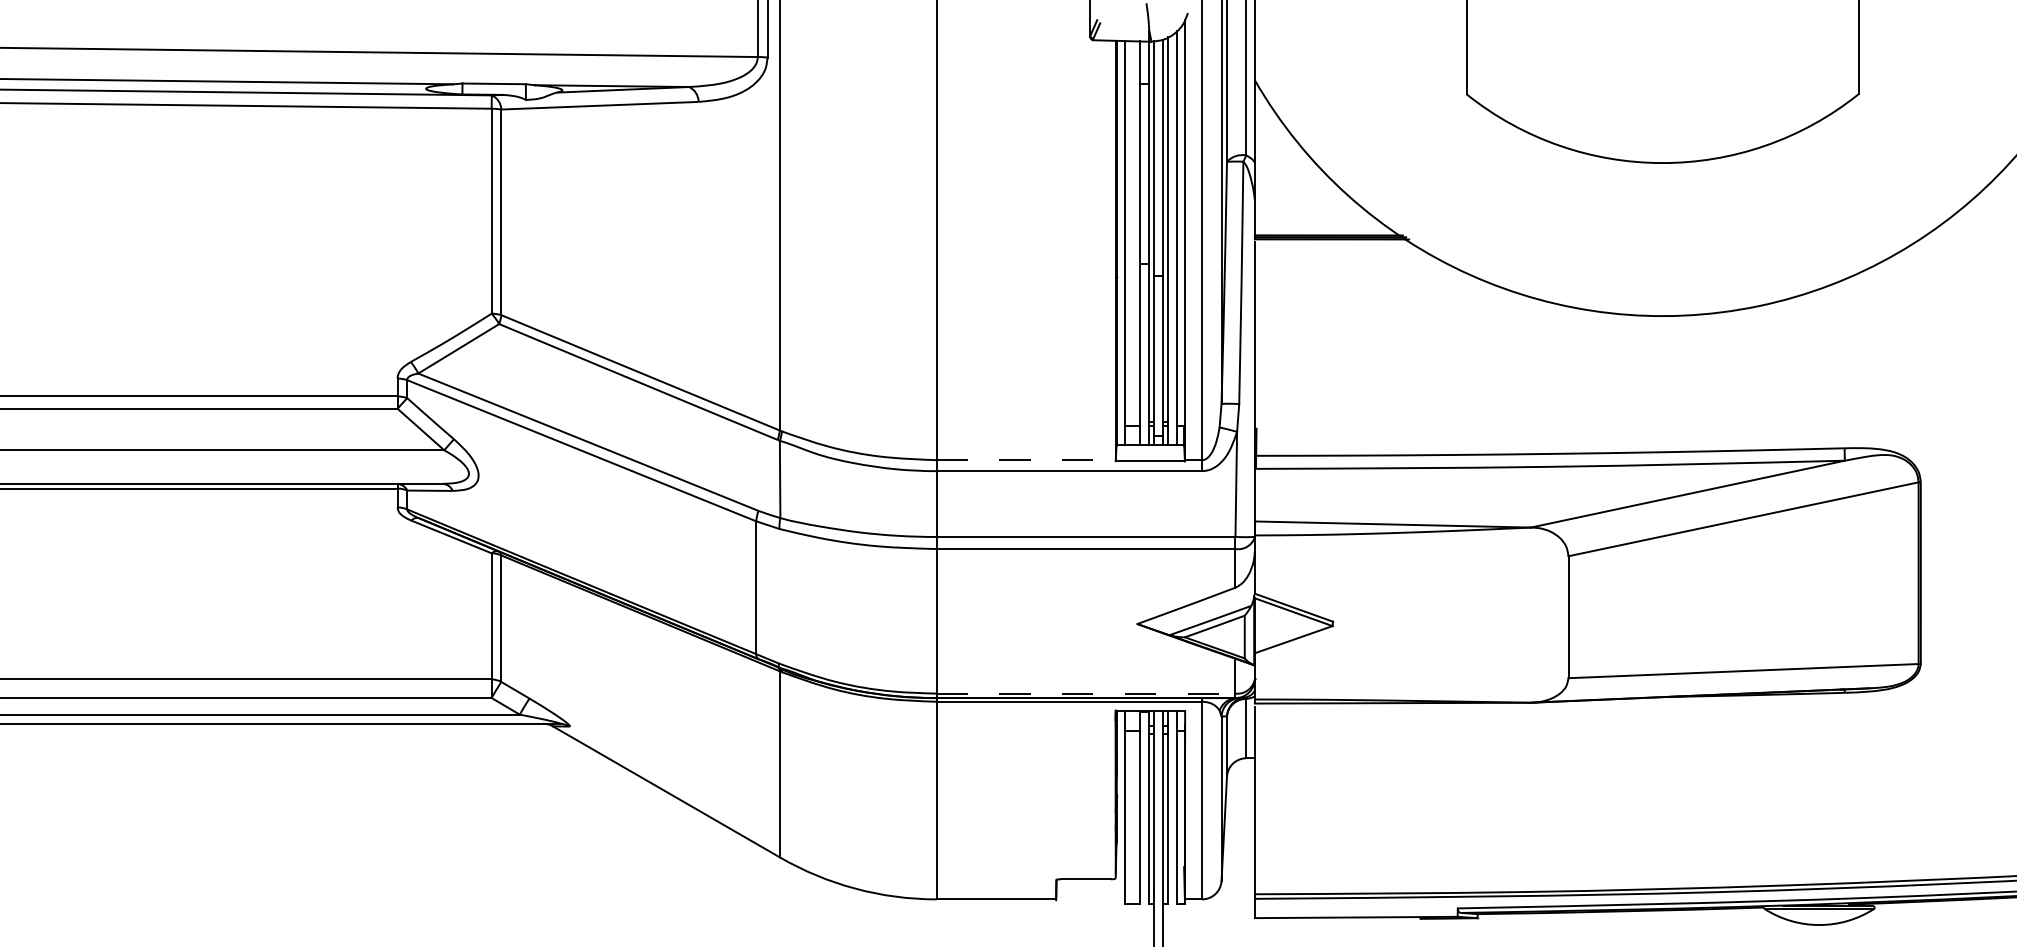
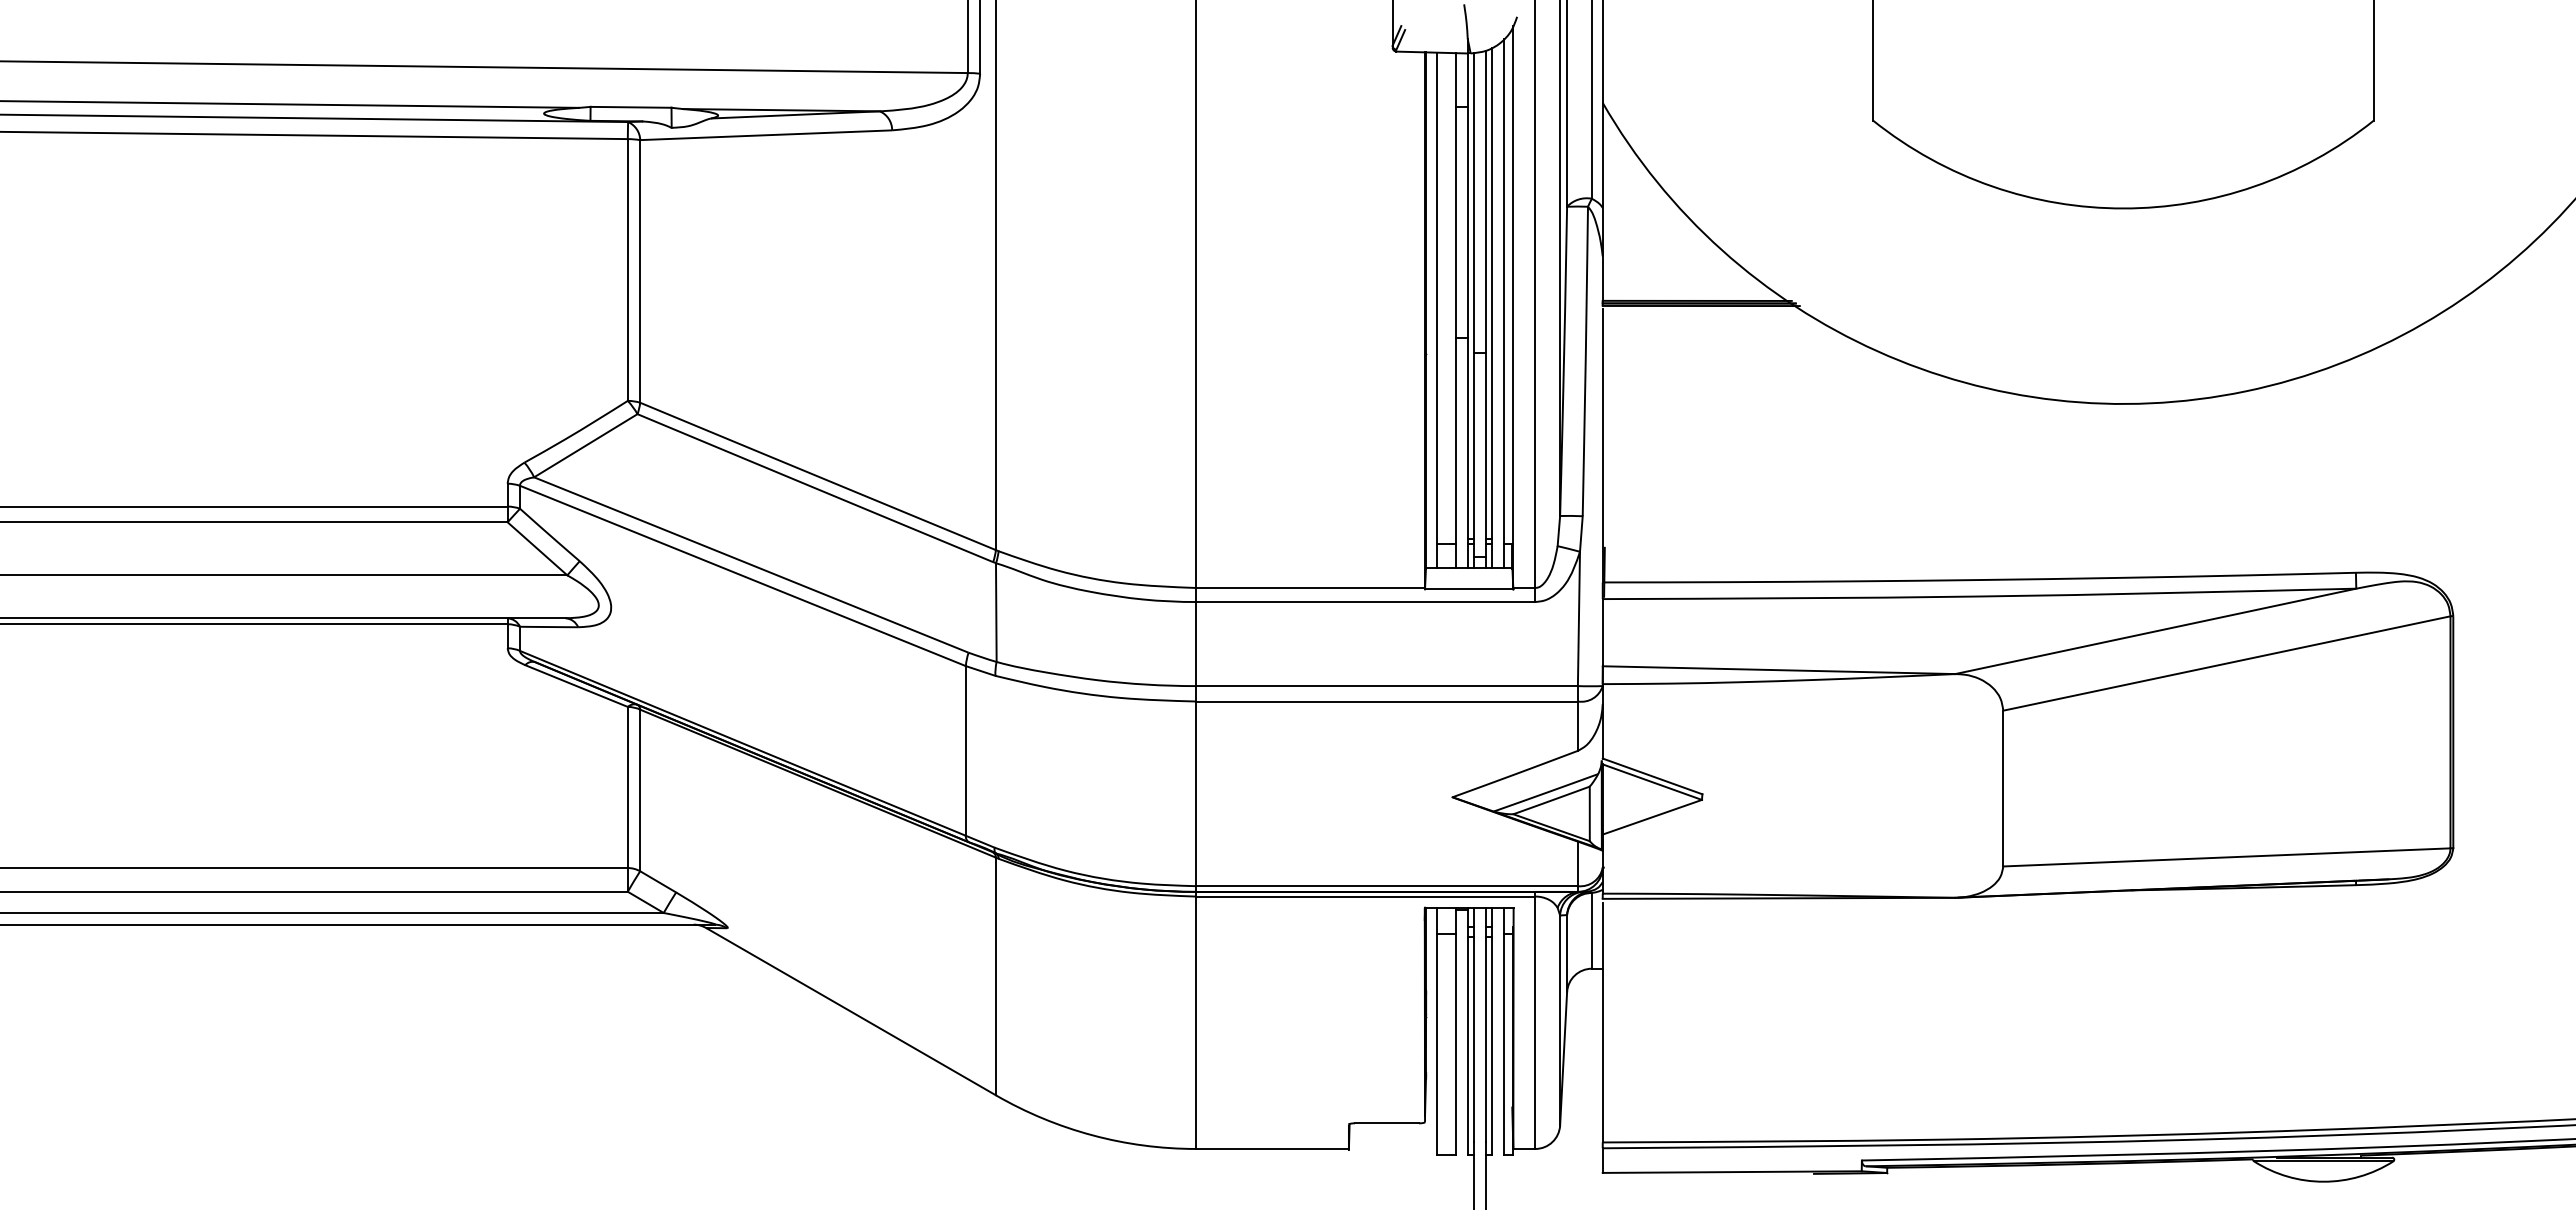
line: (1026, 460) -> (1311, 588), dashed -> solid
line: (1086, 693) -> (1387, 886), dashed -> solid

